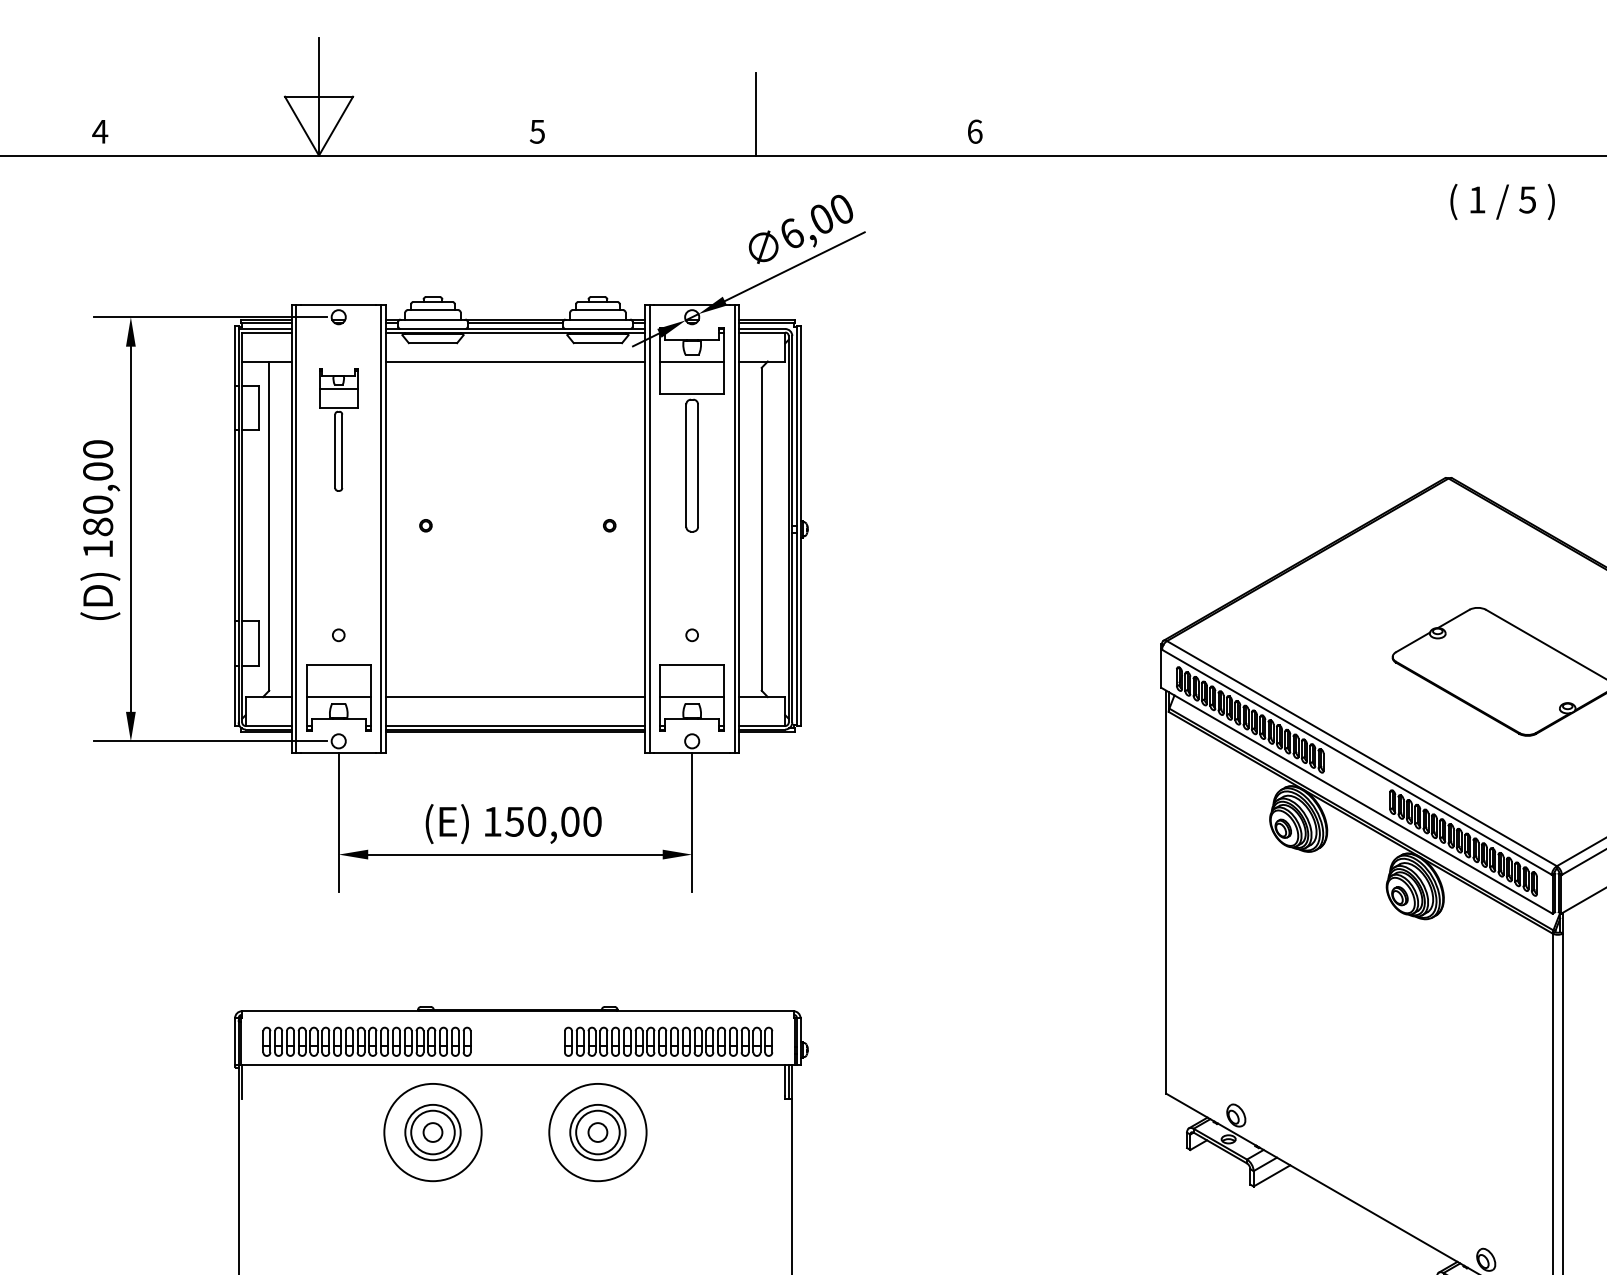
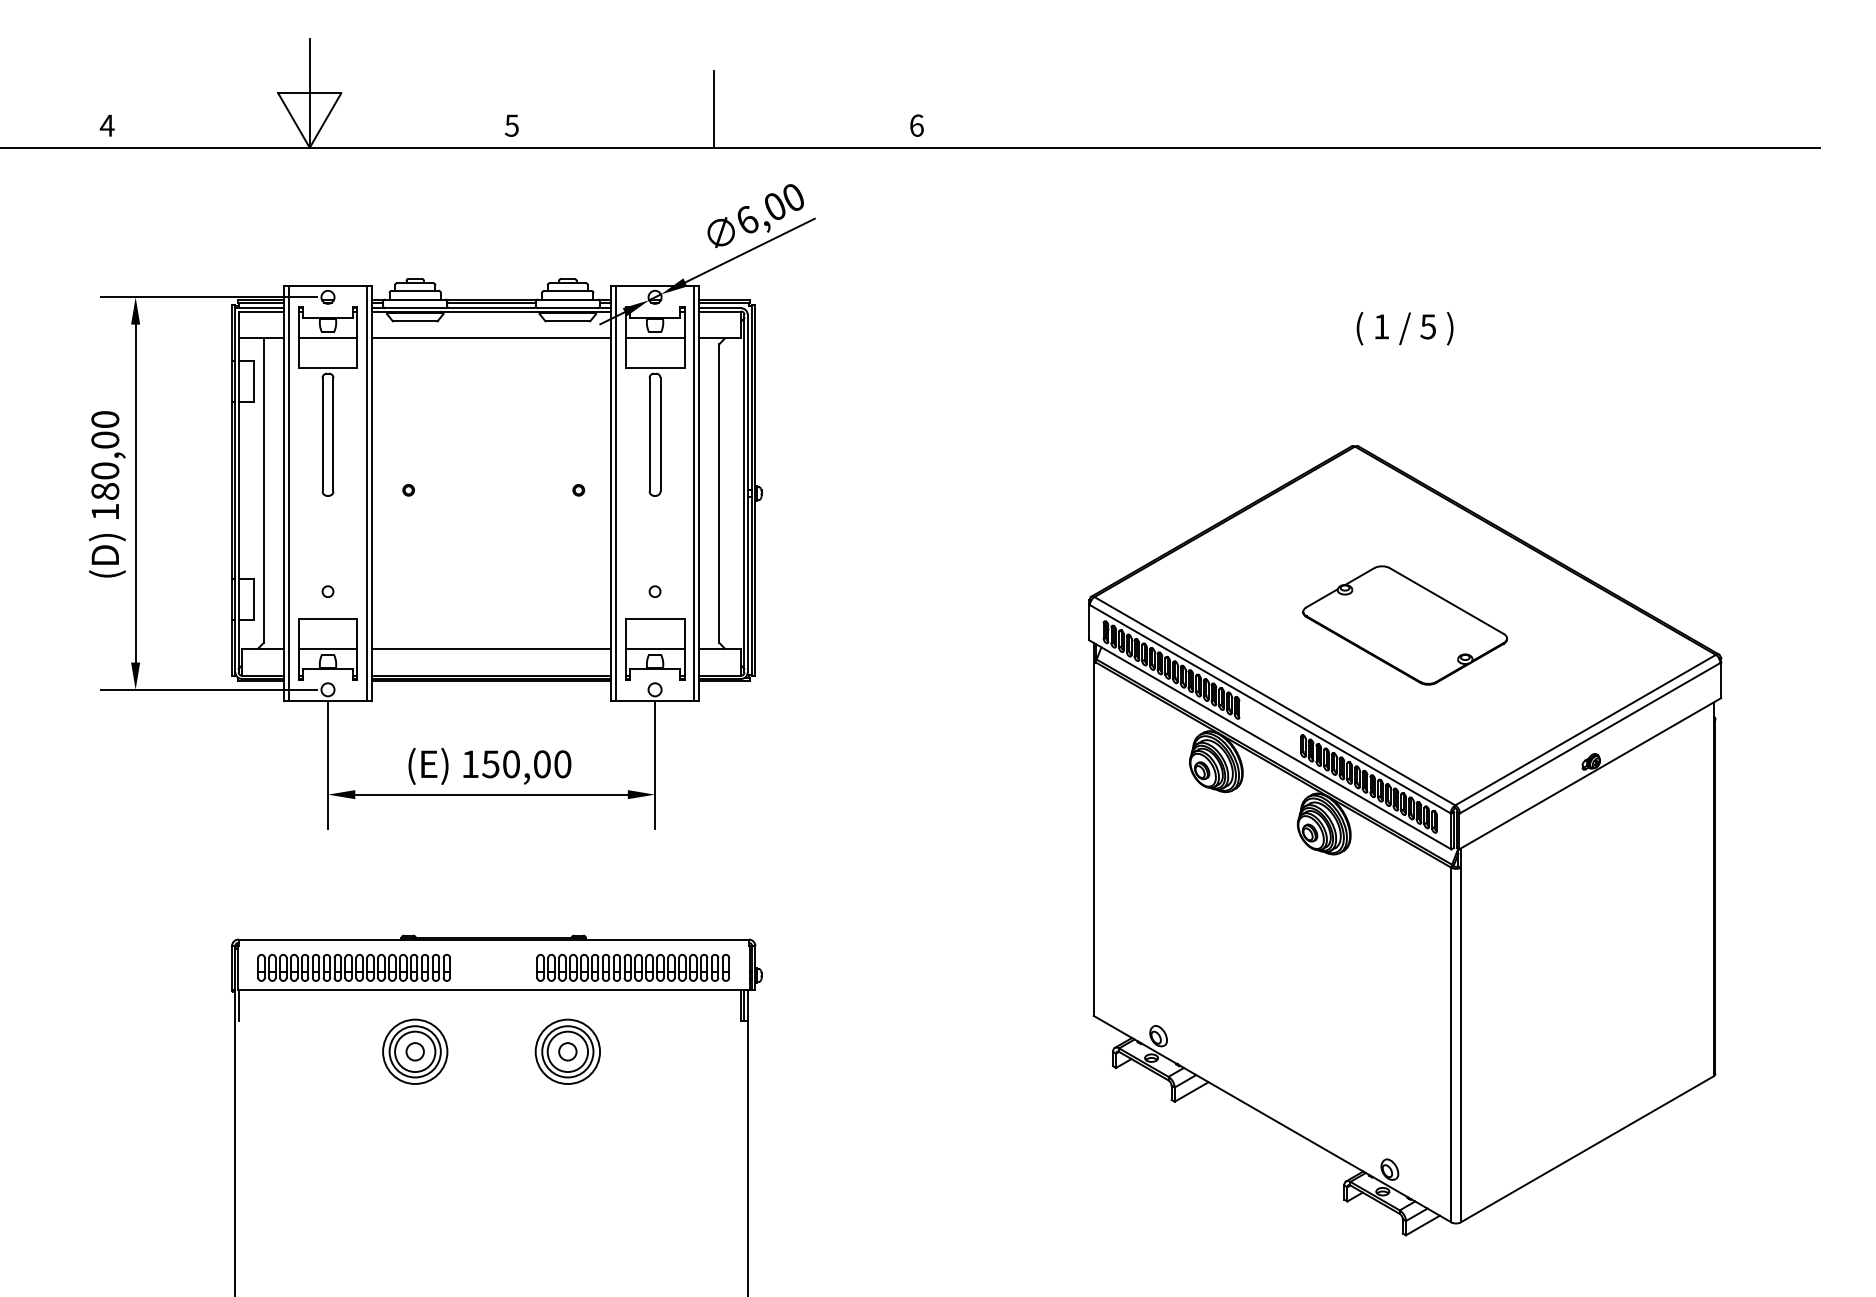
text: (1501, 201) -> (1404, 328), moved
part: (338, 429) -> (327, 401), size x1.67
circle: (433, 1132) -> (415, 1051), size x0.71
circle: (597, 1132) -> (567, 1051), size x0.71

